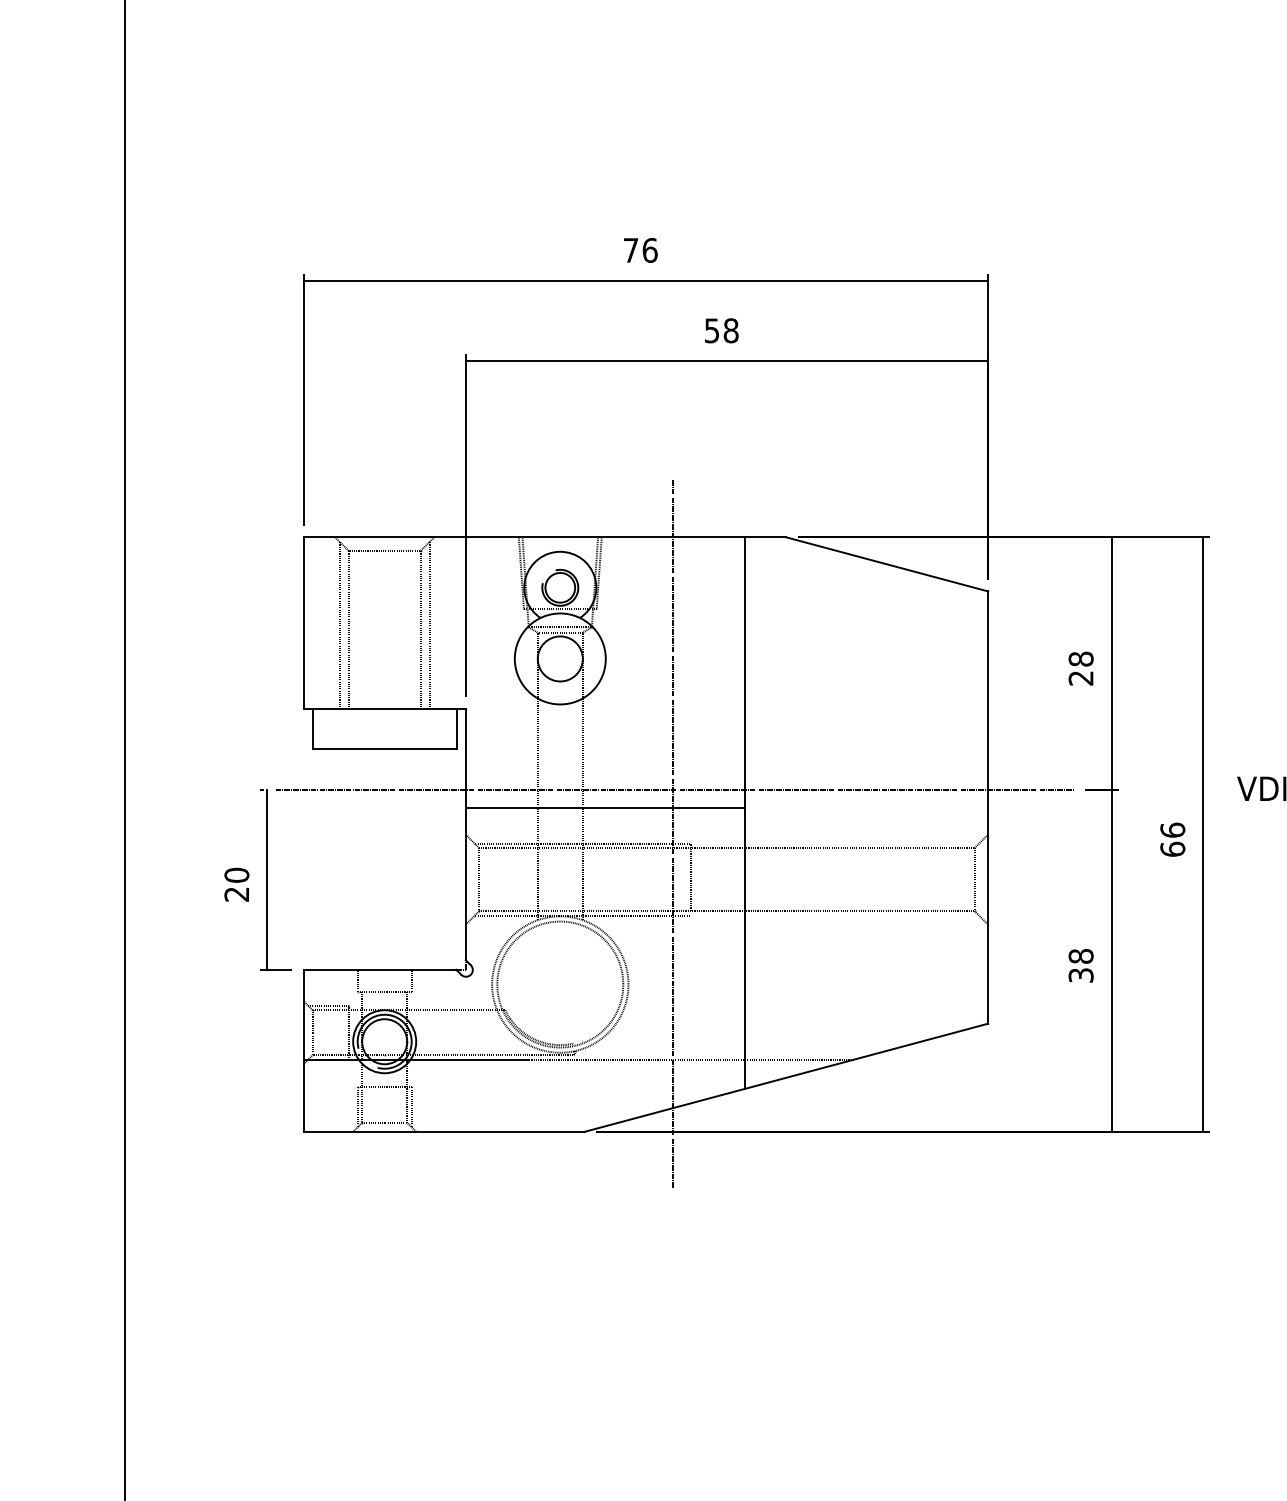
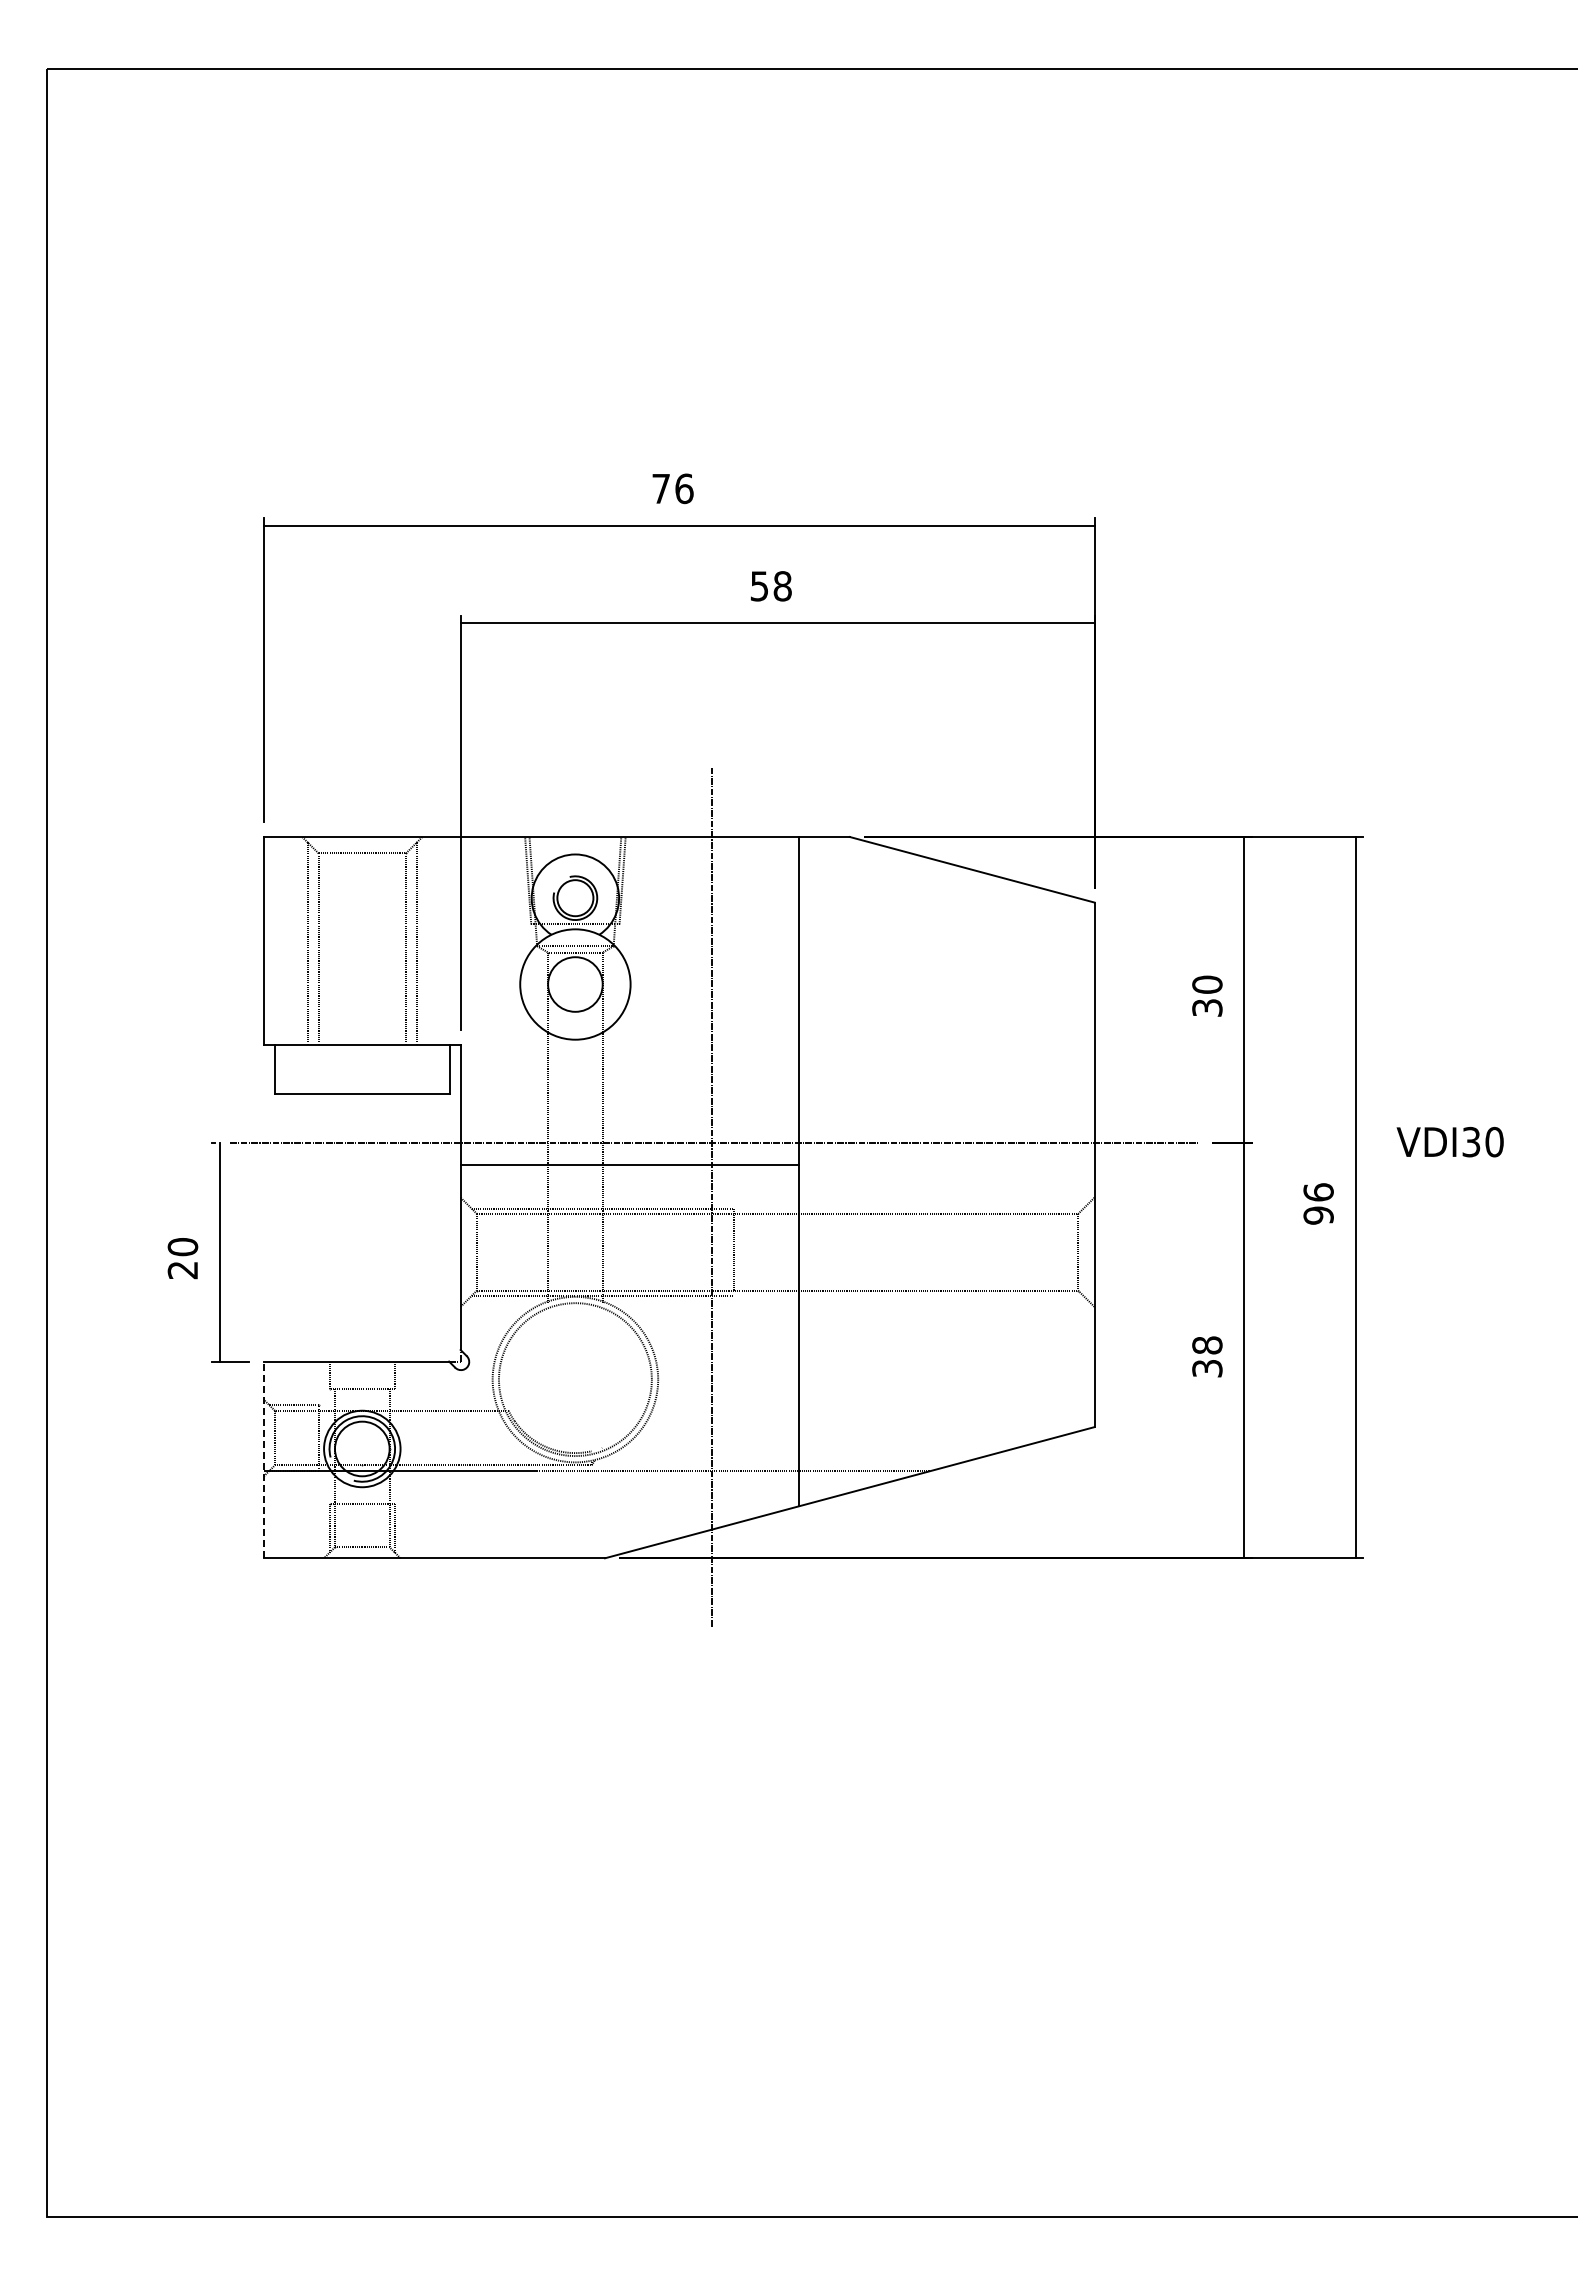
text: (1081, 668) -> (1207, 995), 28 -> 30
text: (1172, 849) -> (1318, 1215), 66 -> 96
line: (303, 1050) -> (263, 1459), solid -> dashed

